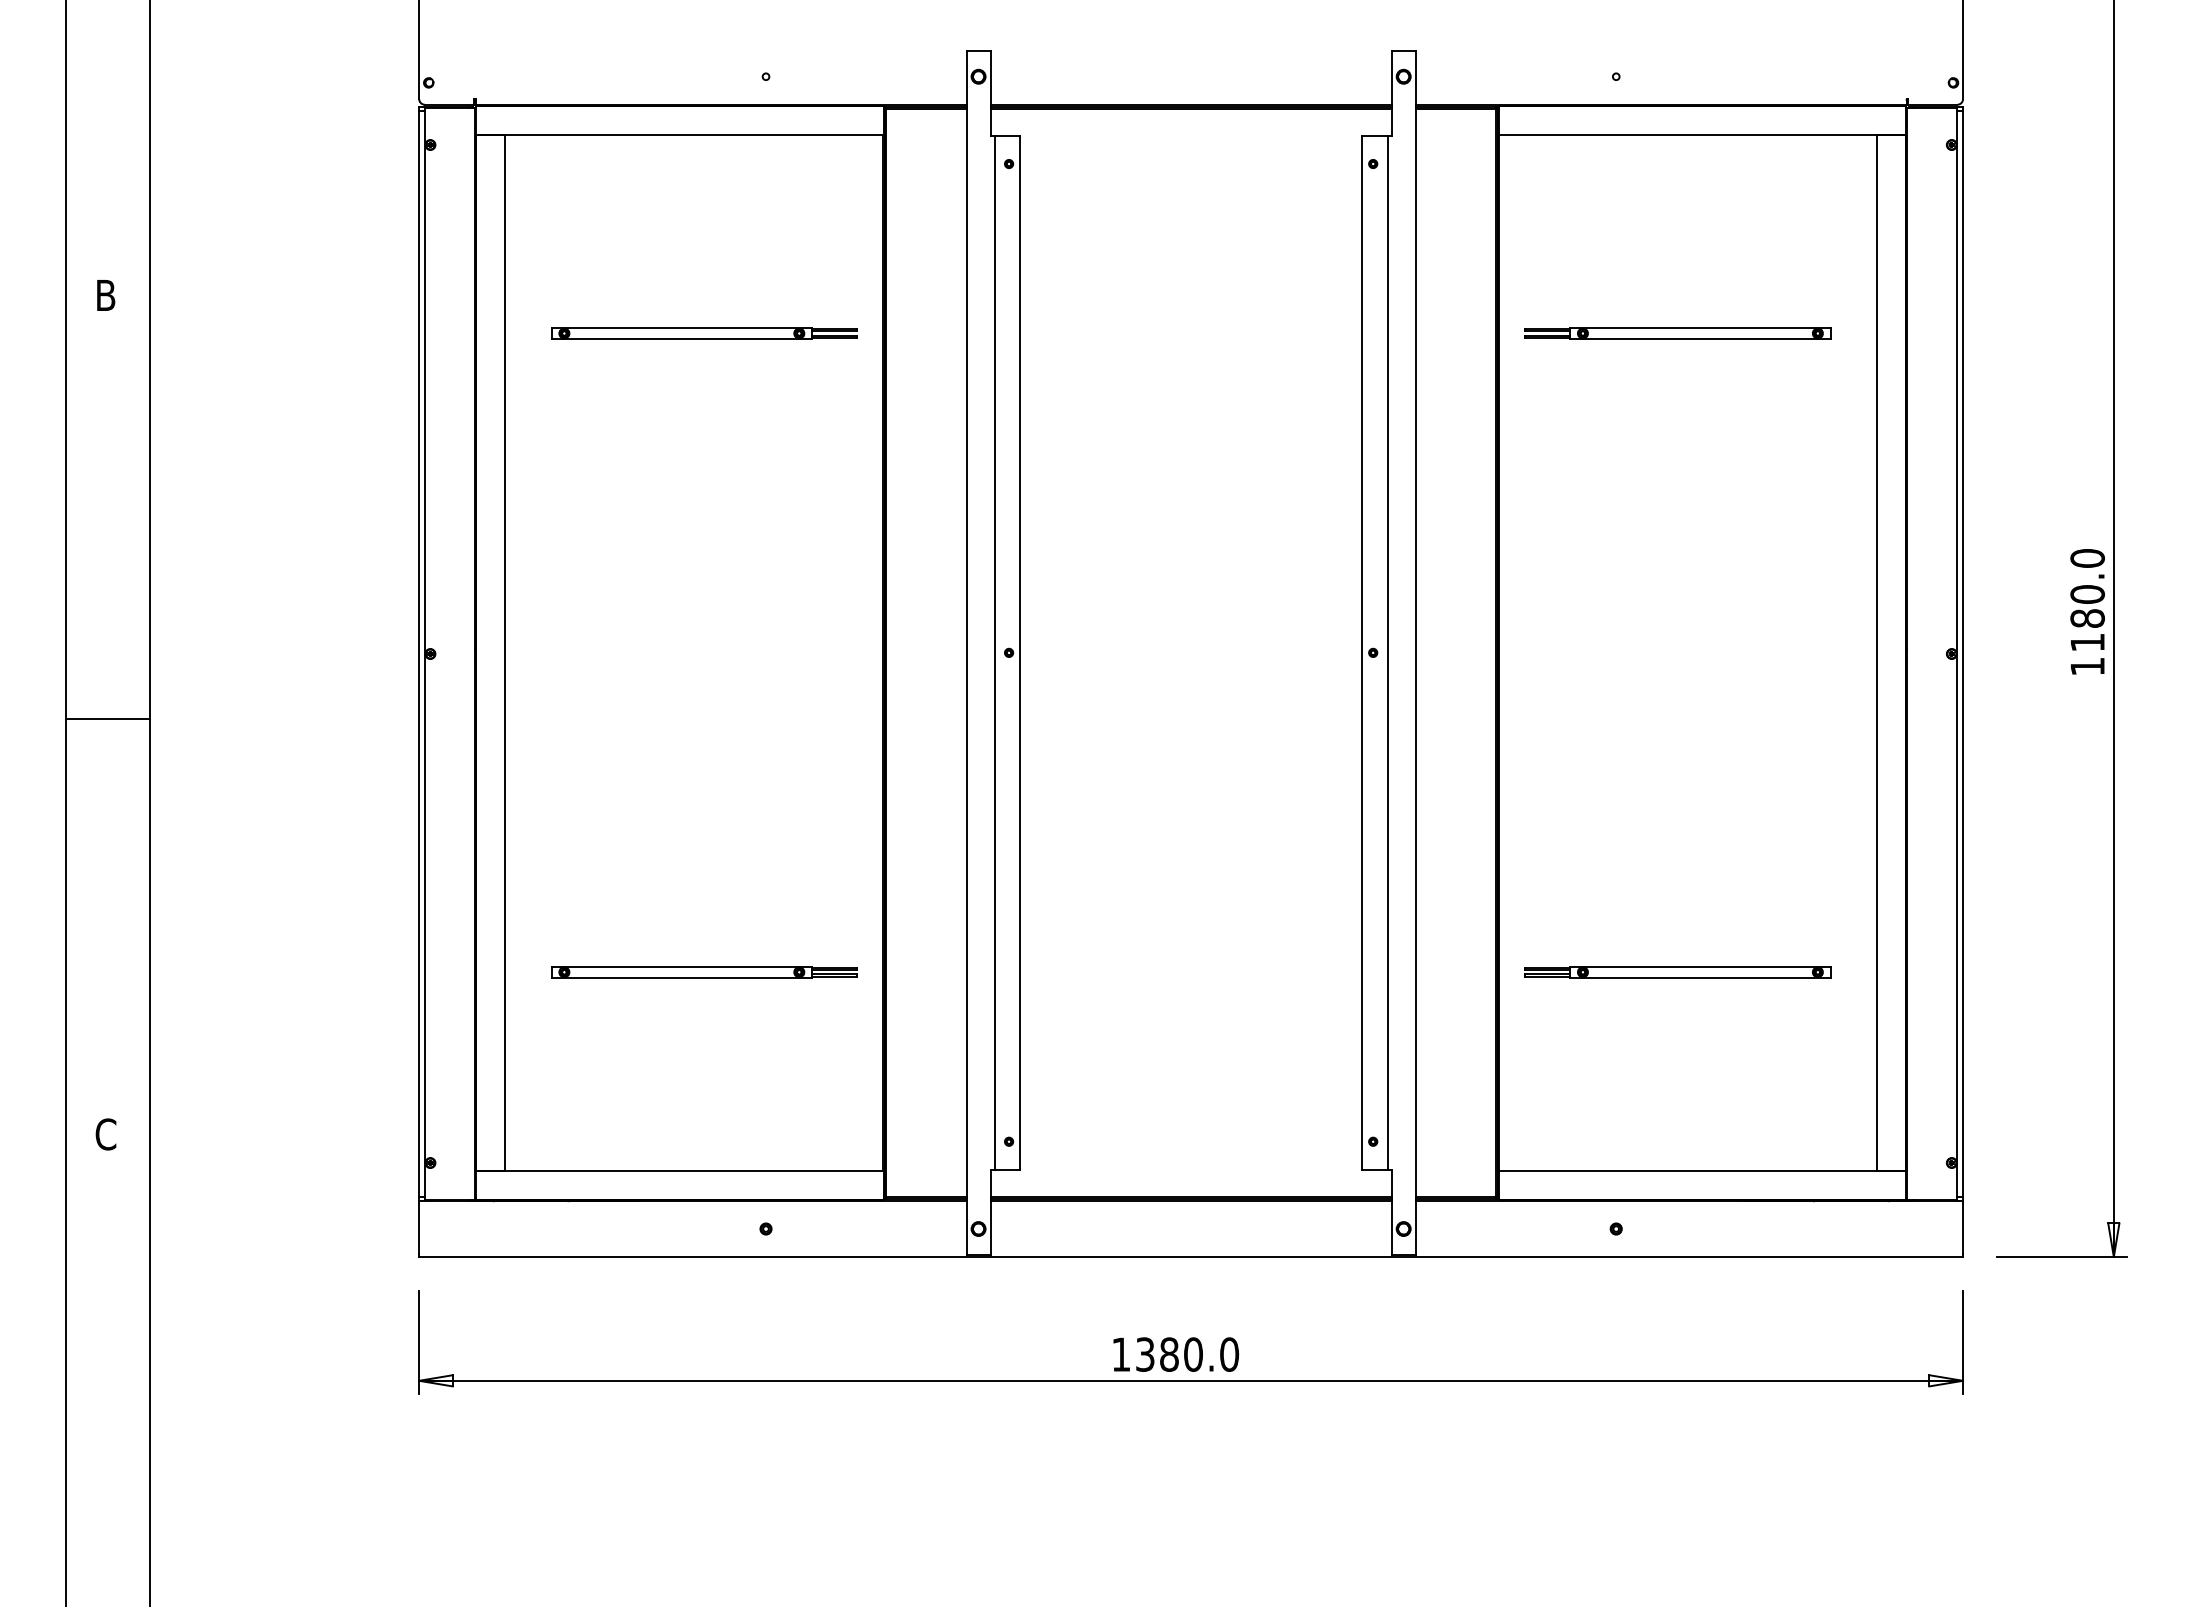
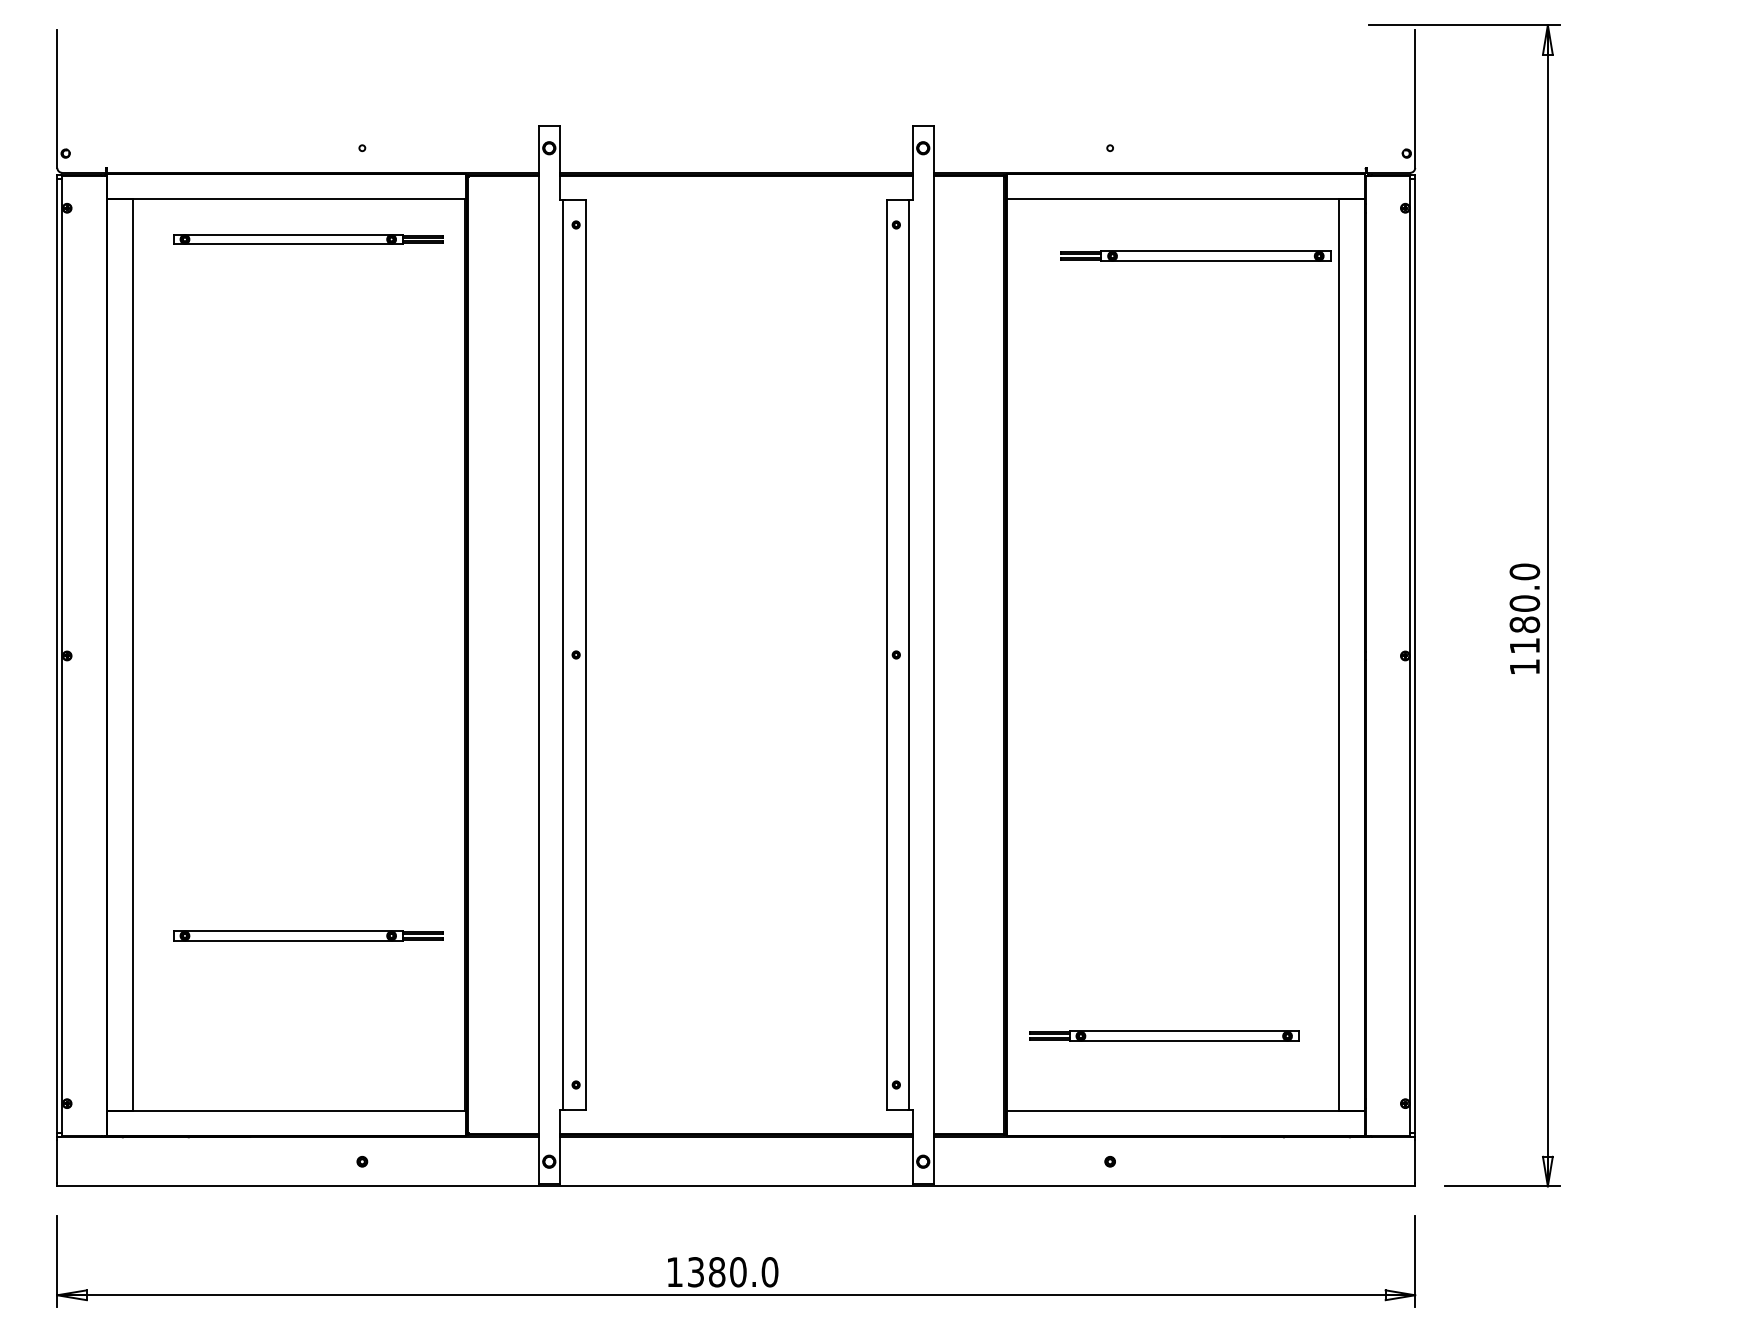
part: (704, 333) -> (308, 239), moved
part: (1677, 333) -> (1195, 256), moved
part: (1677, 972) -> (1164, 1036), moved

